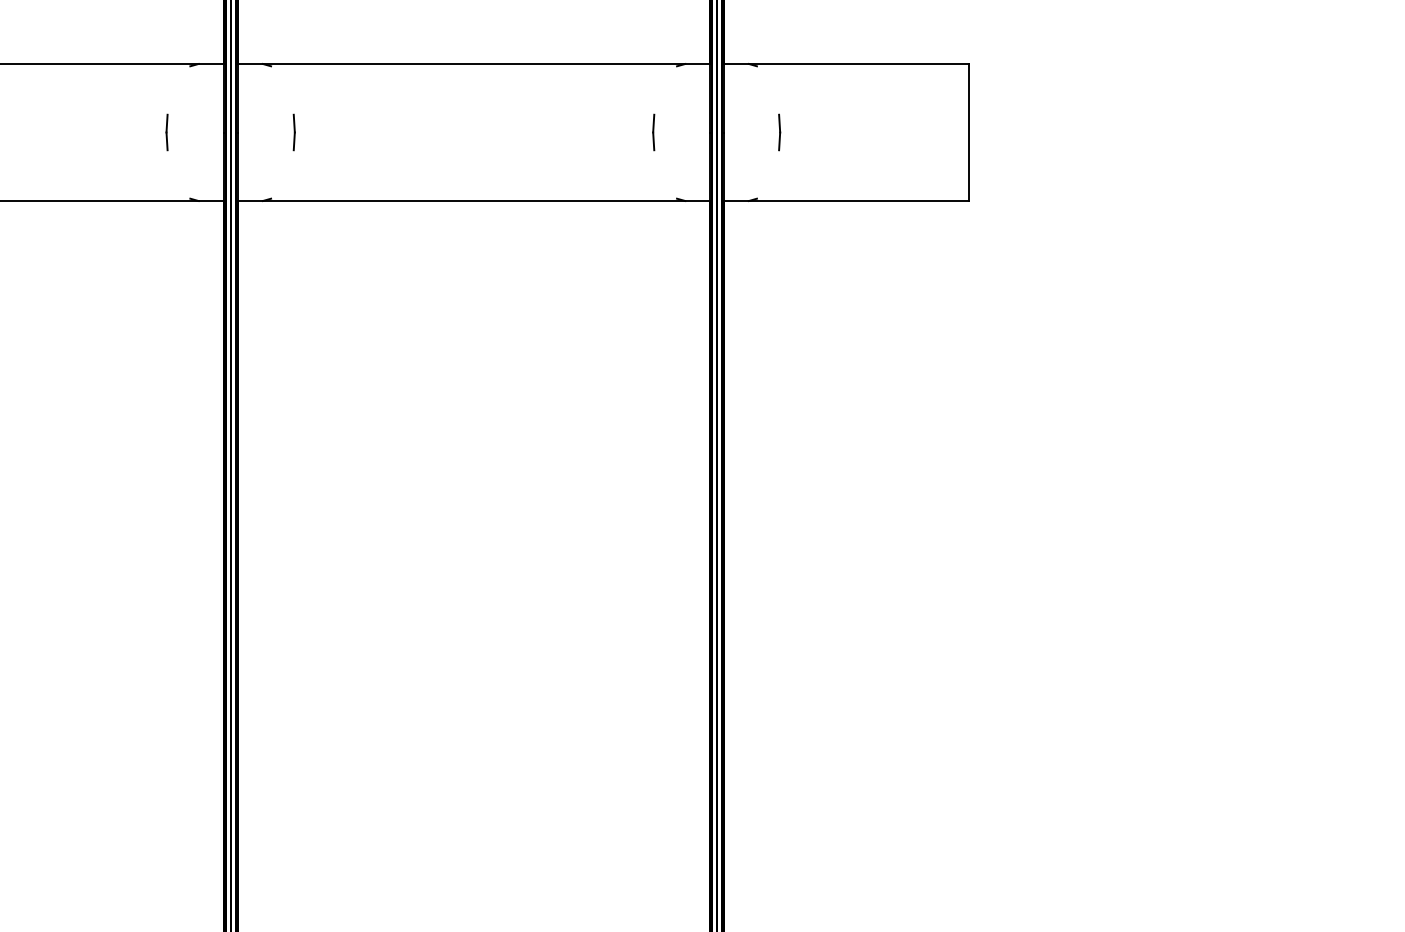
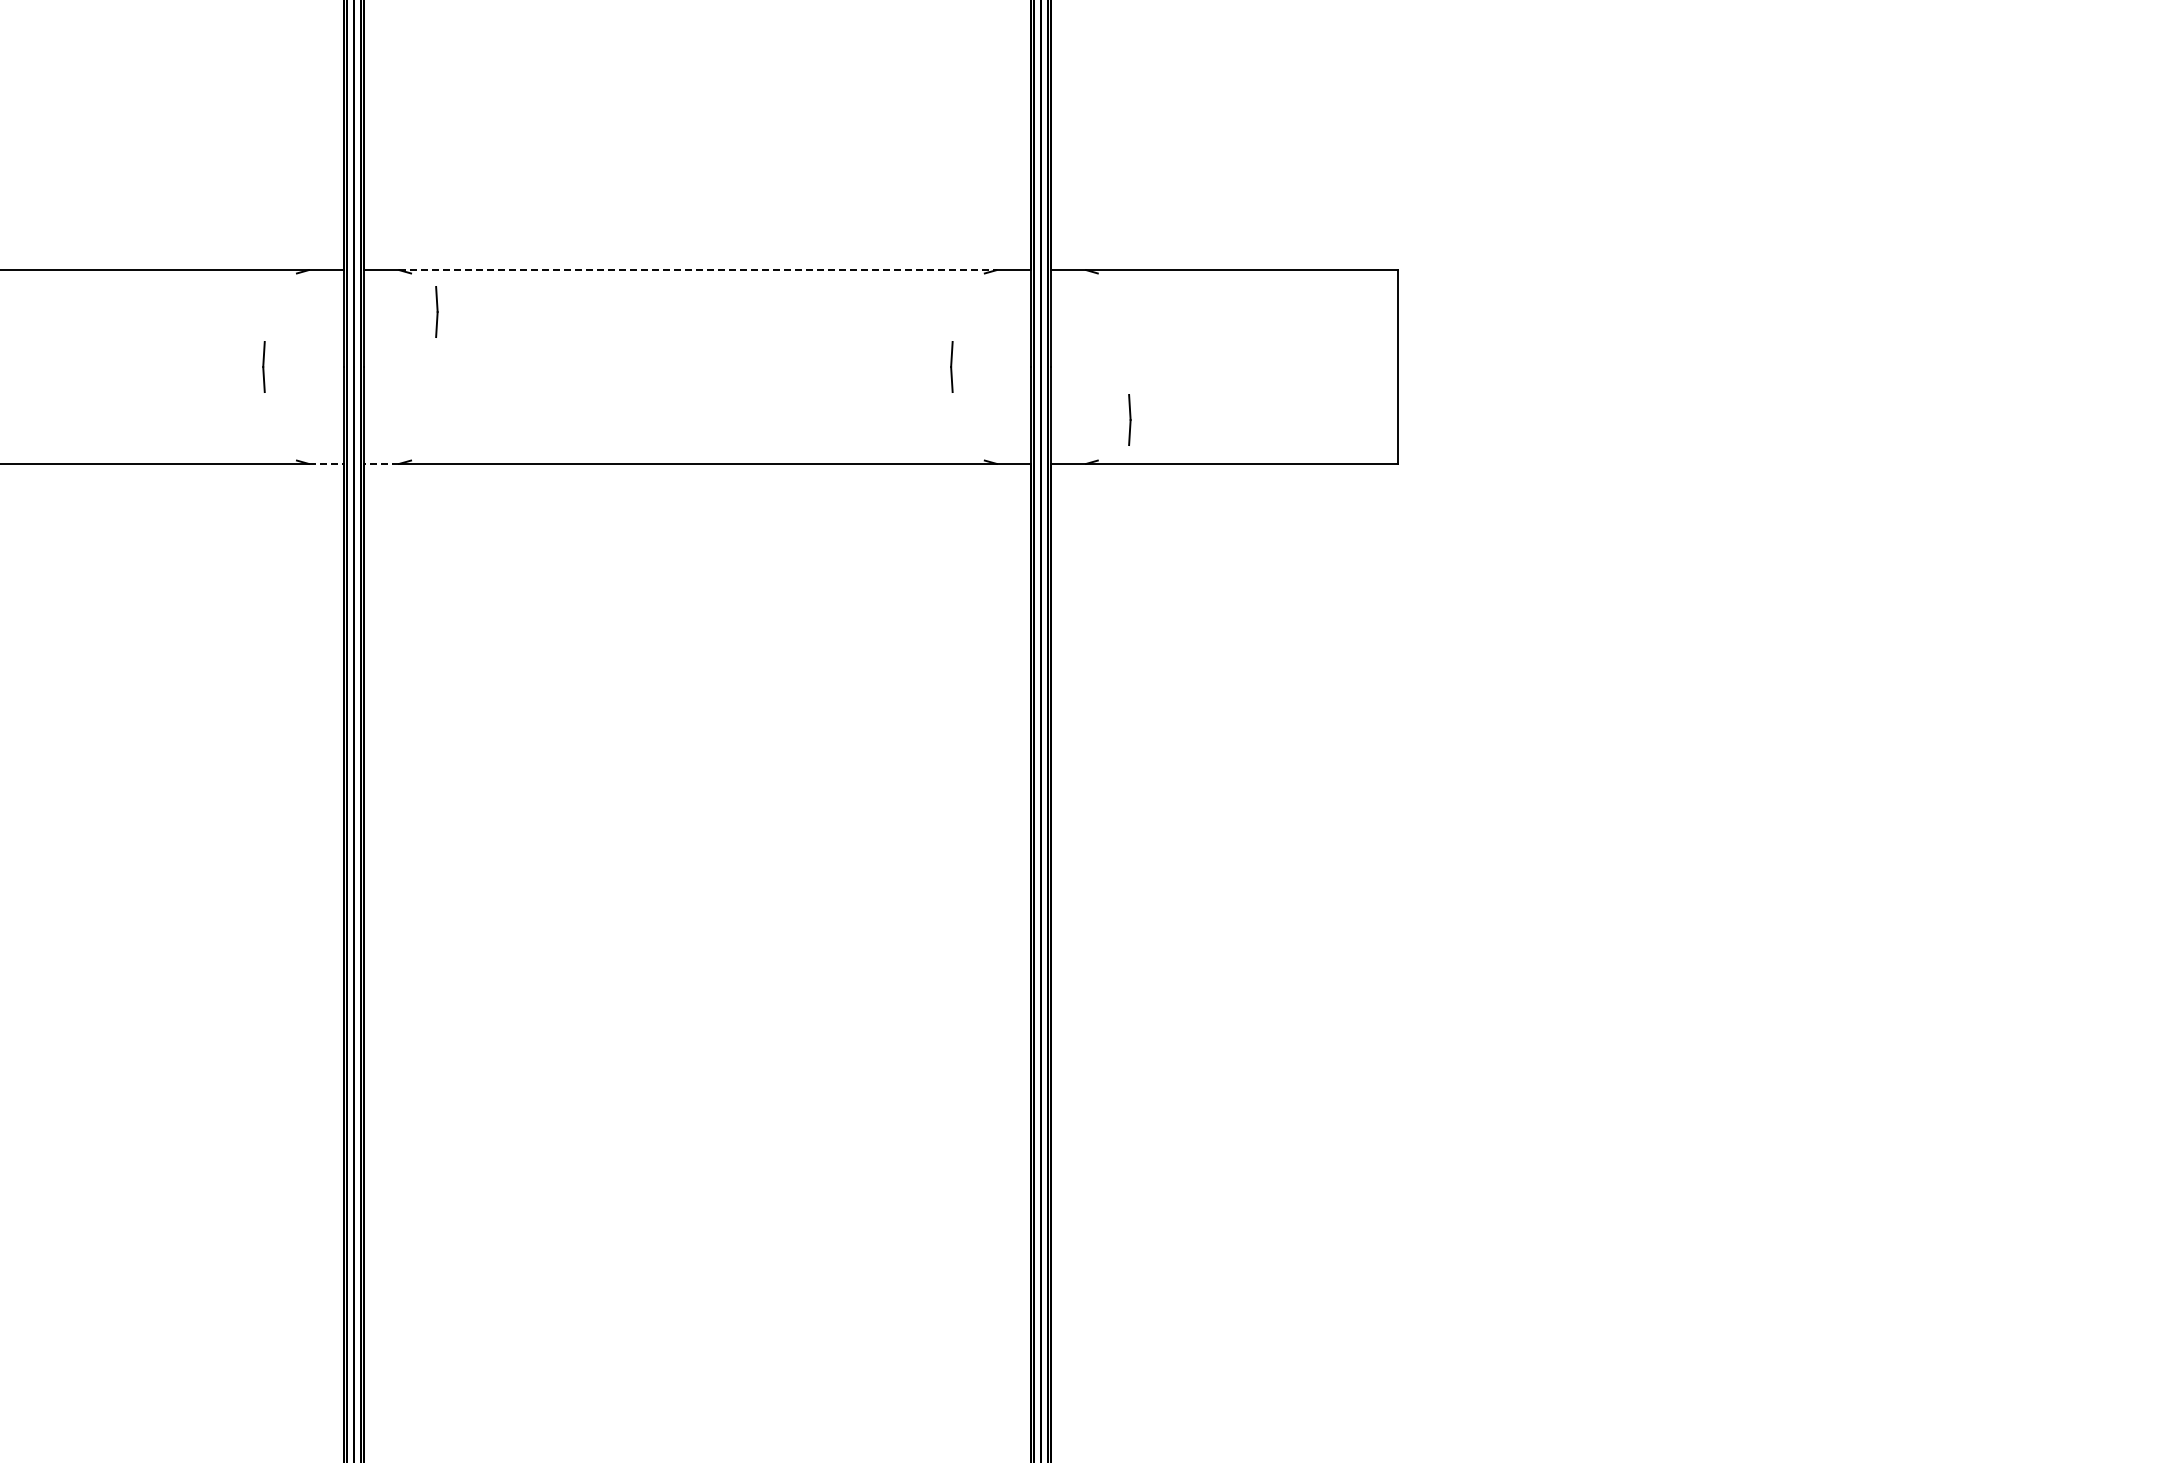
line: (474, 64) -> (698, 270), solid -> dashed
line: (294, 132) -> (436, 311), moved
line: (779, 132) -> (1129, 419), moved
line: (211, 200) -> (326, 463), solid -> dashed
line: (250, 200) -> (381, 463), solid -> dashed

